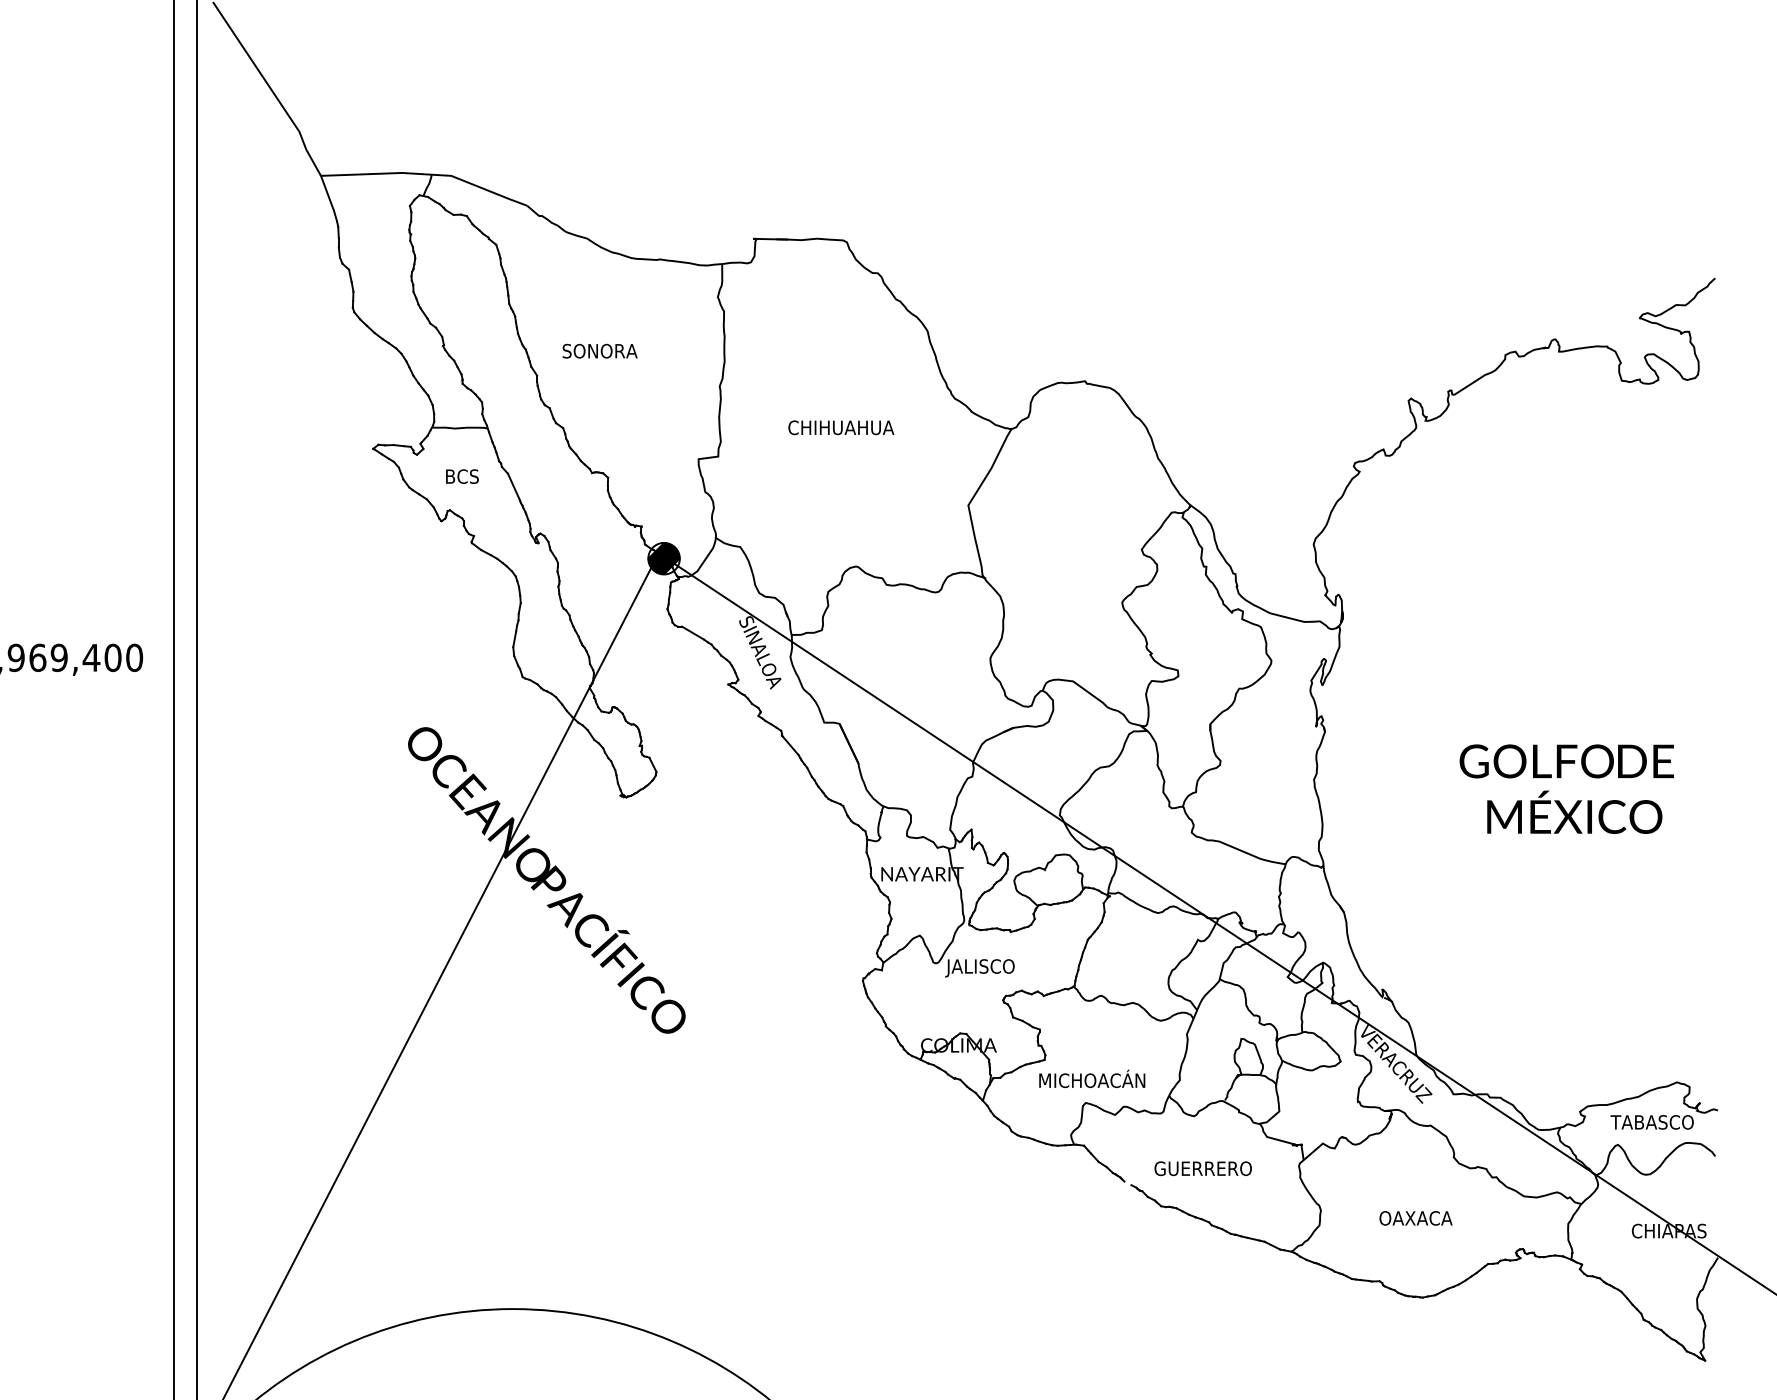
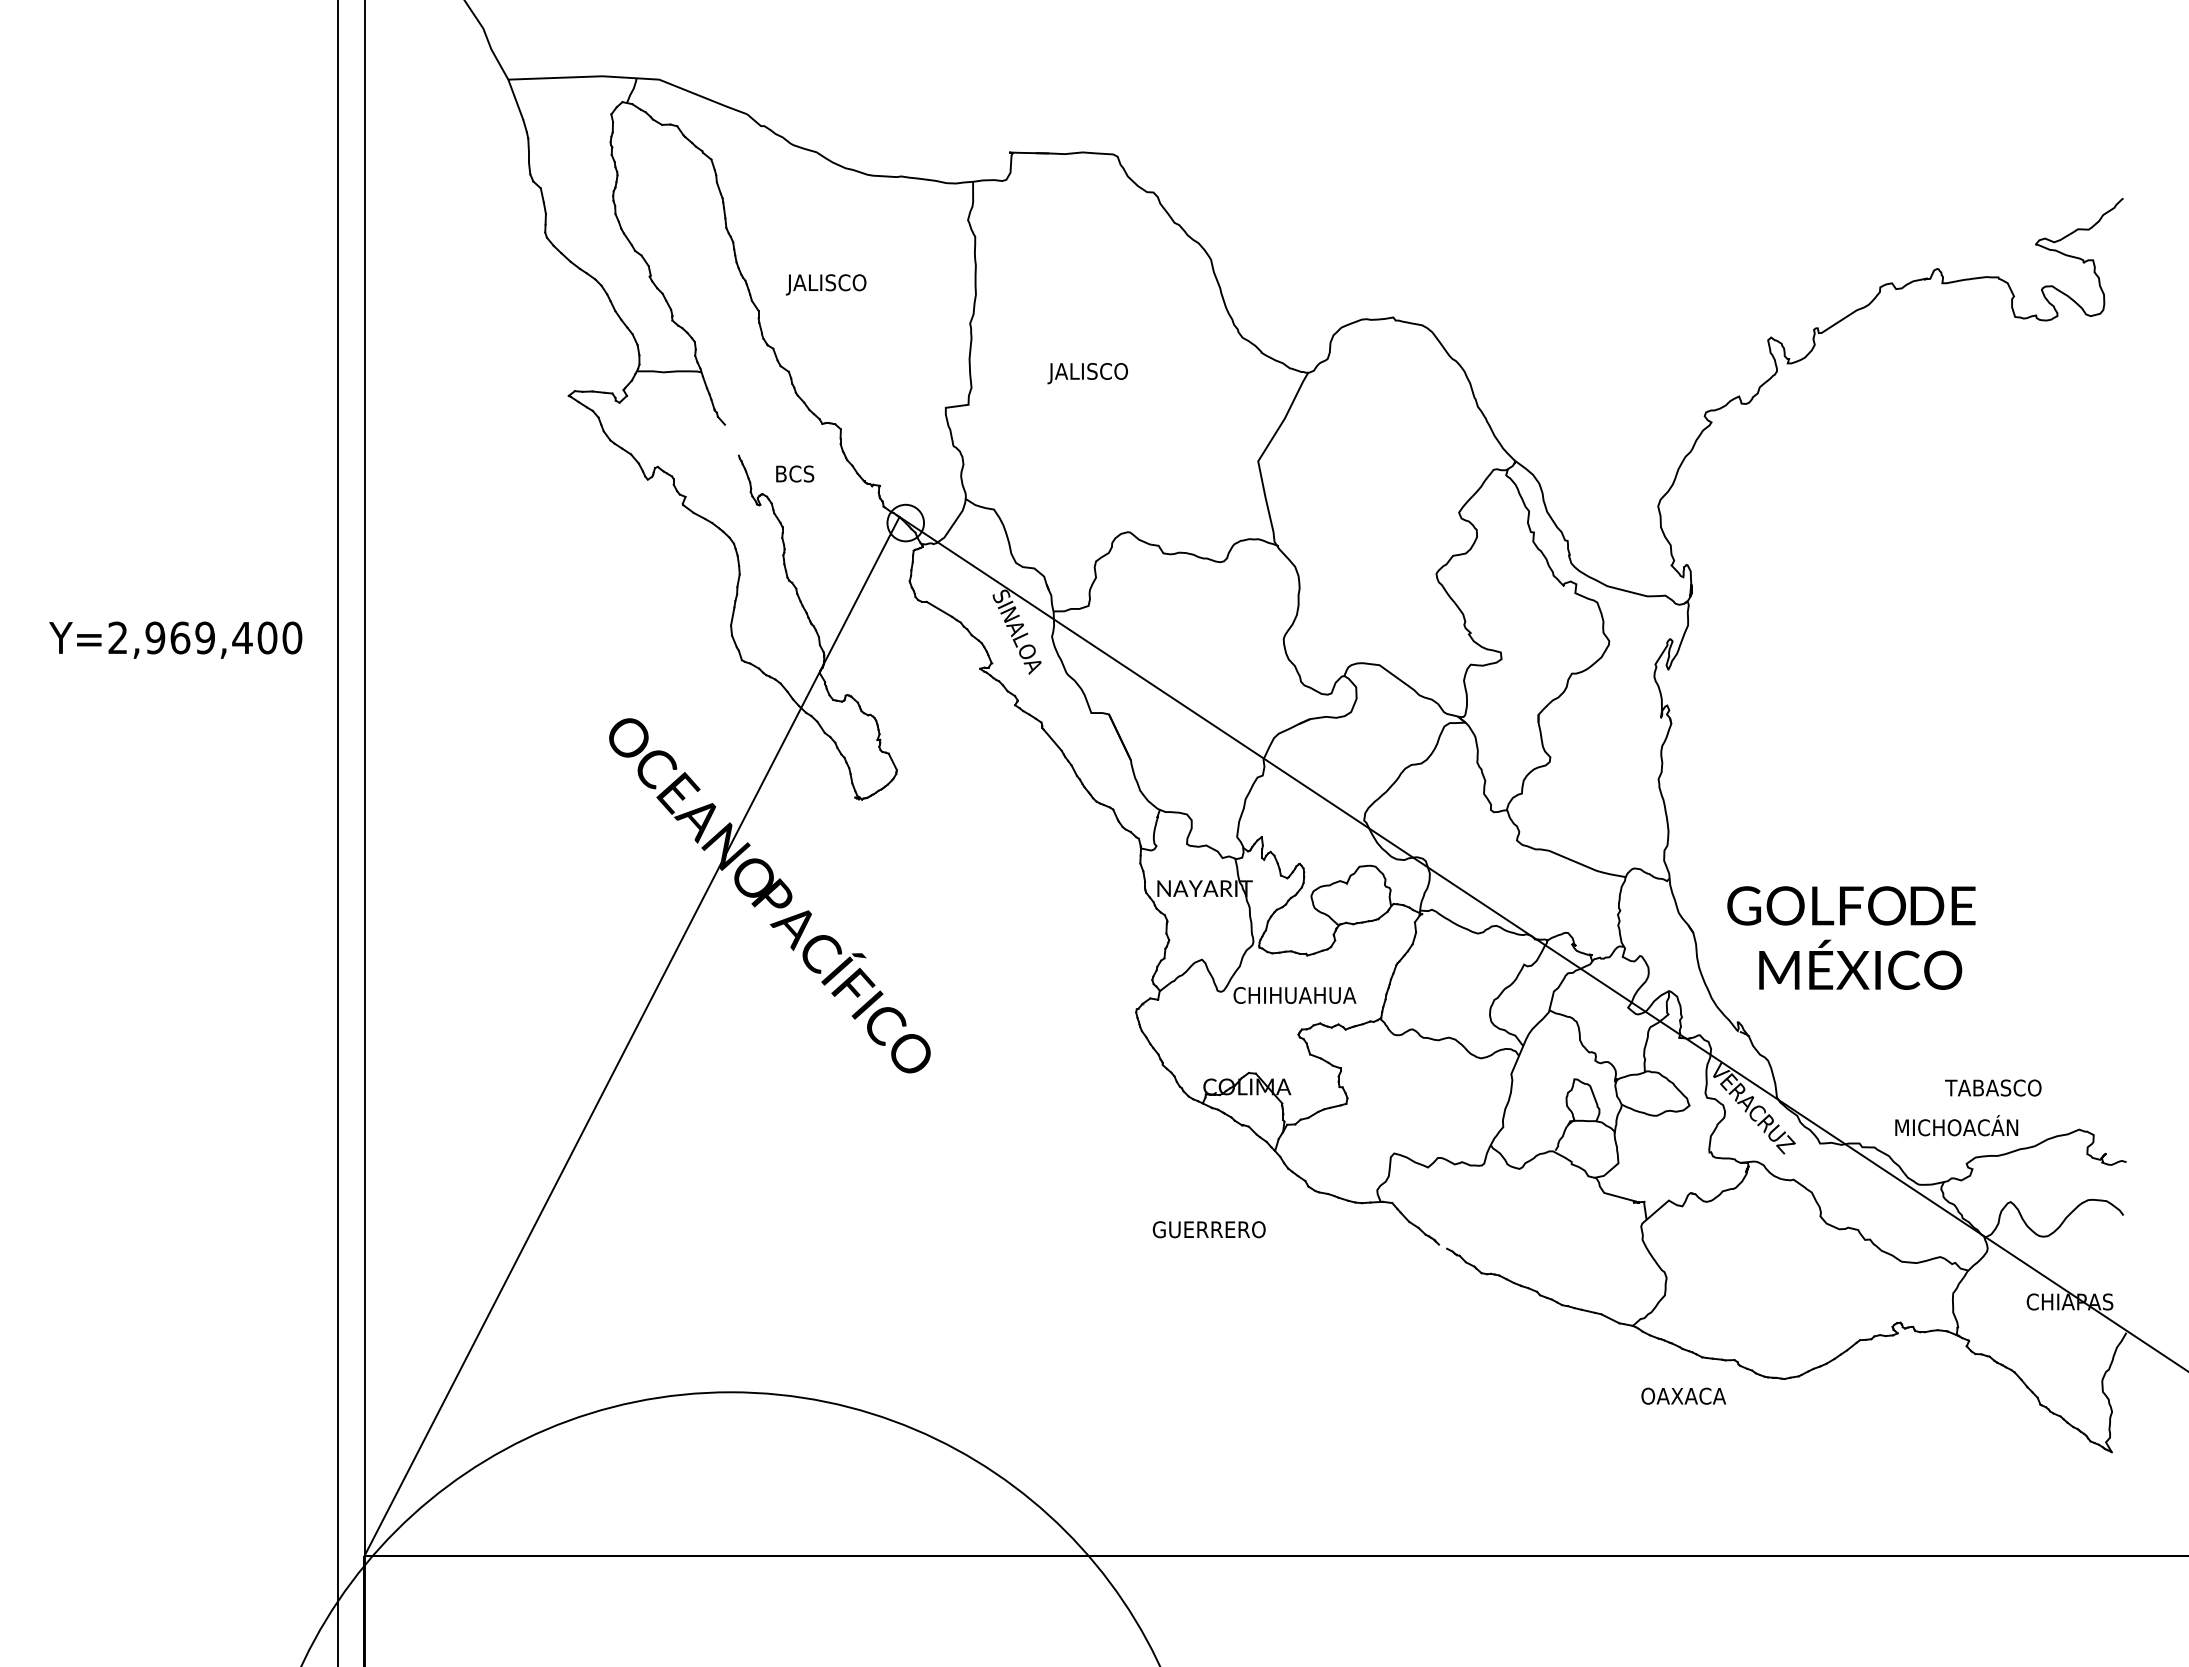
text: (599, 352) -> (830, 284), SONORA -> JALISCO
text: (839, 429) -> (1109, 373), CHIHUAHUA -> JALISCO
text: (462, 476) -> (795, 473), moved
line: (513, 486) -> (731, 439), removed
hatch: (663, 558) -> (905, 522), removed
text: (1566, 788) -> (1851, 937), moved
text: (998, 968) -> (1293, 997), JALISCO -> CHIHUAHUA
text: (1092, 1078) -> (1956, 1125), moved
text: (1652, 1121) -> (1993, 1087), moved
text: (1202, 1168) -> (1208, 1229), moved
text: (1415, 1217) -> (1683, 1395), moved

